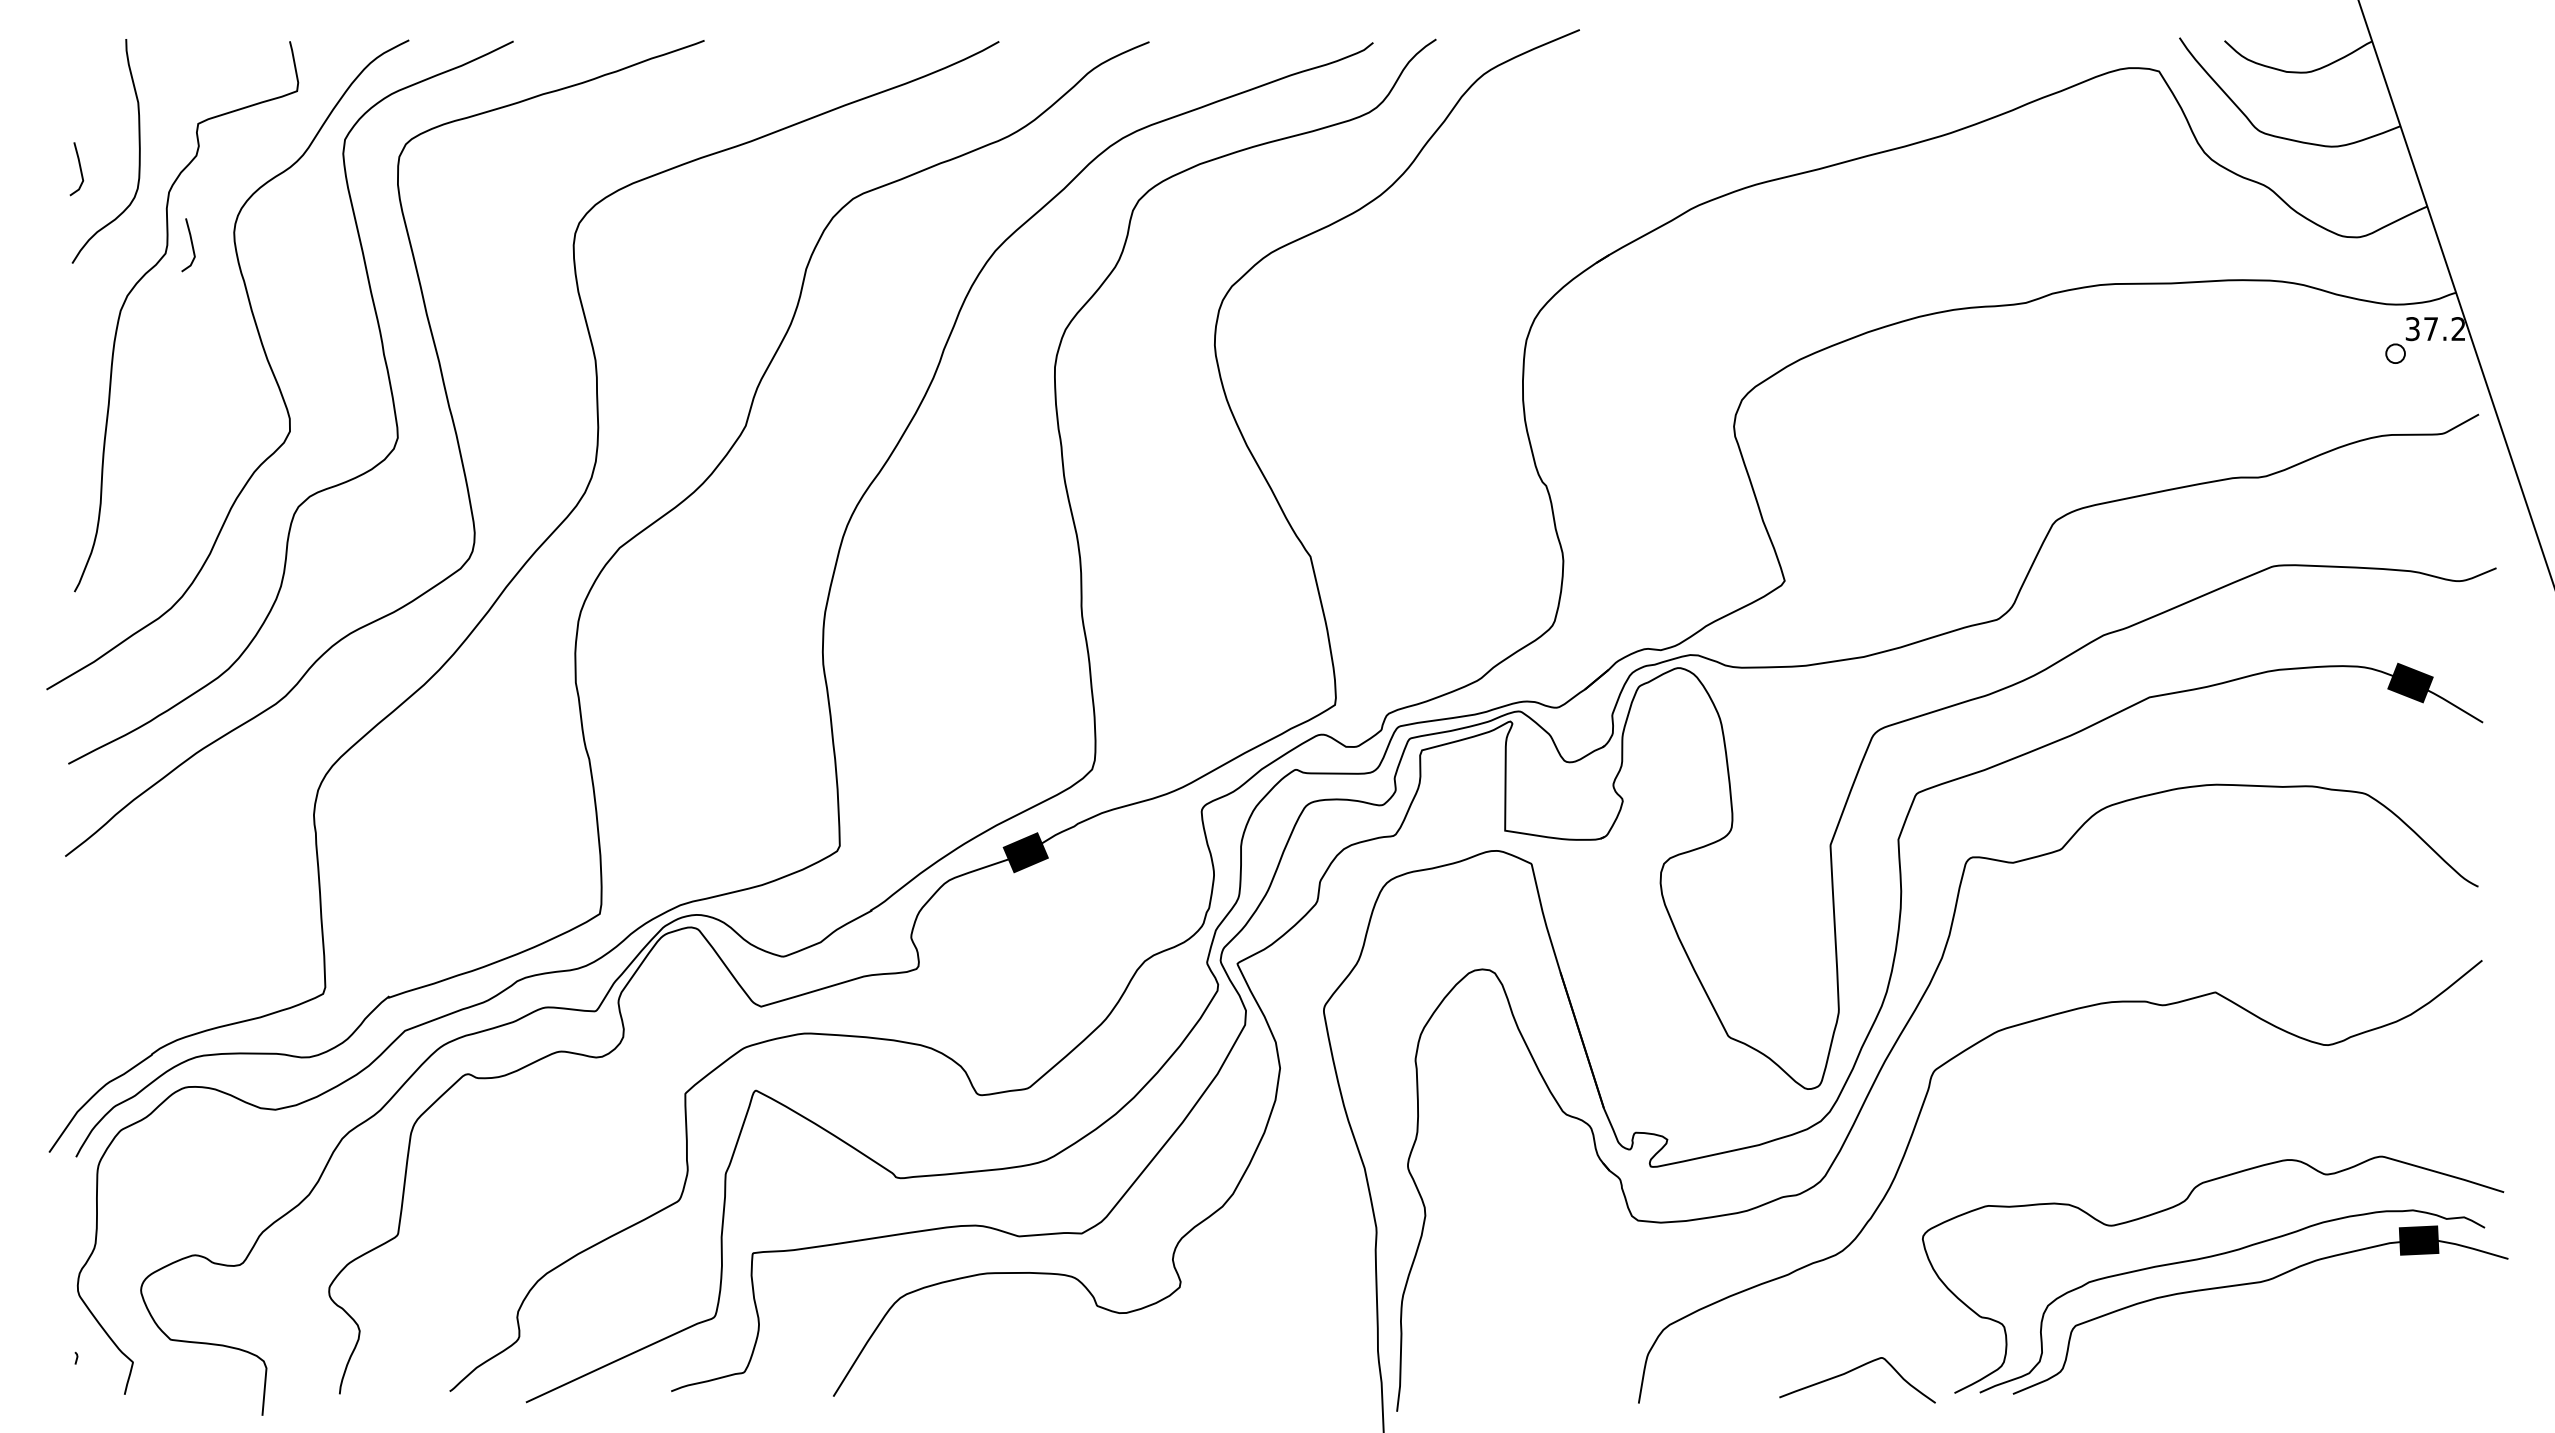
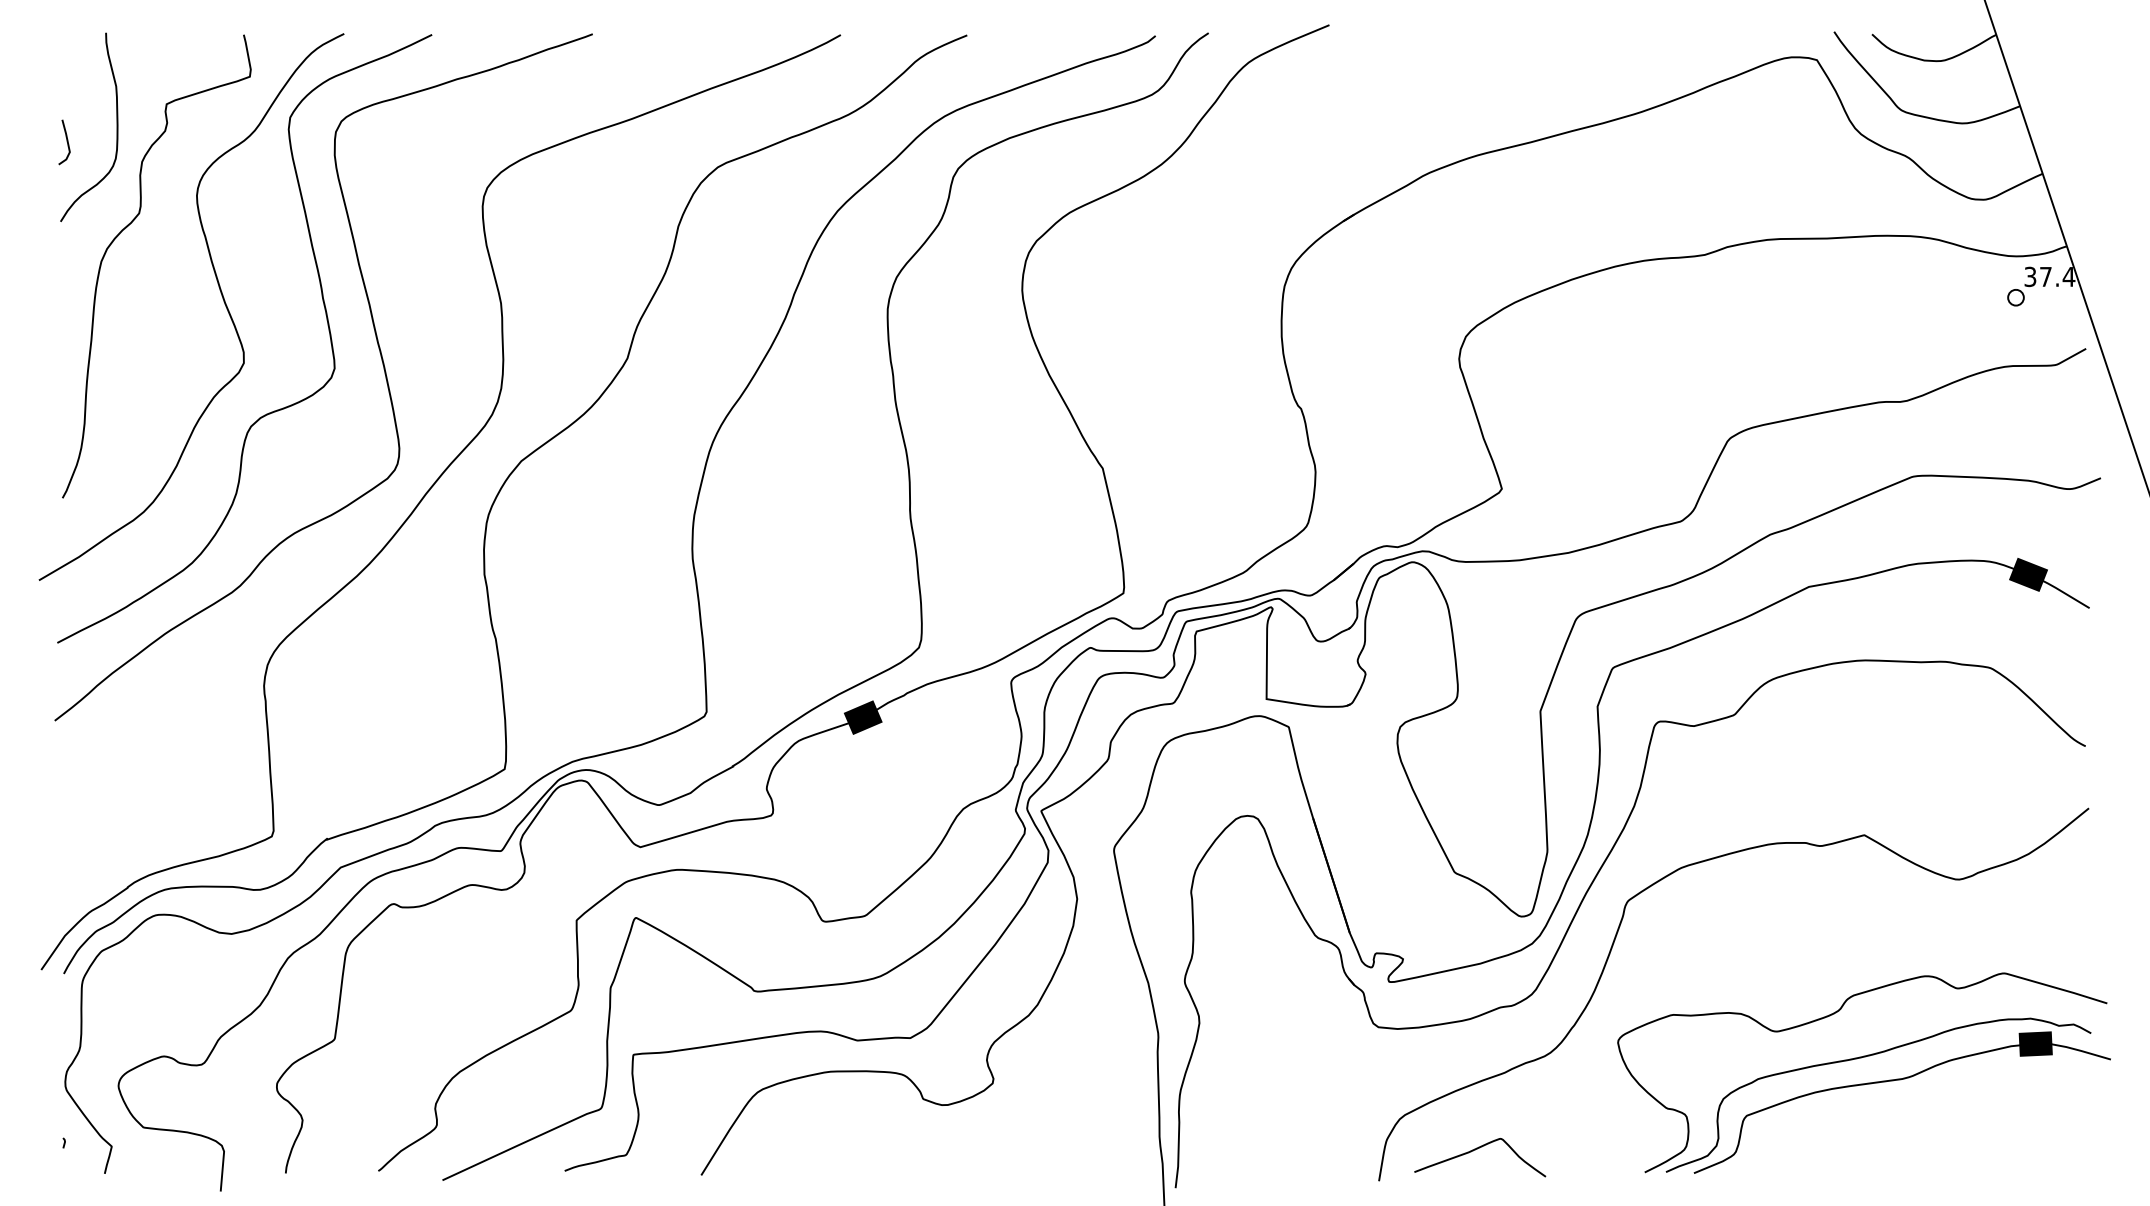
line: (190, 244) -> (160, 205), removed
text: (2457, 328) -> (2068, 276), 37.2 -> 37.4
curve: (1854, 1370) -> (1477, 1149), moved

